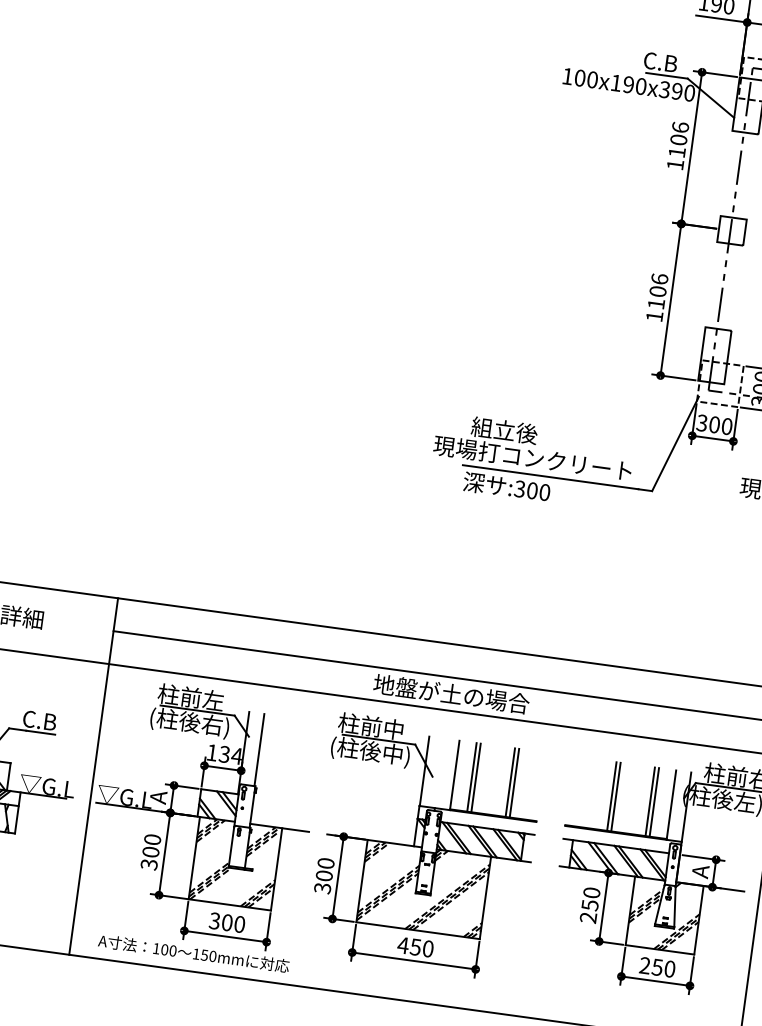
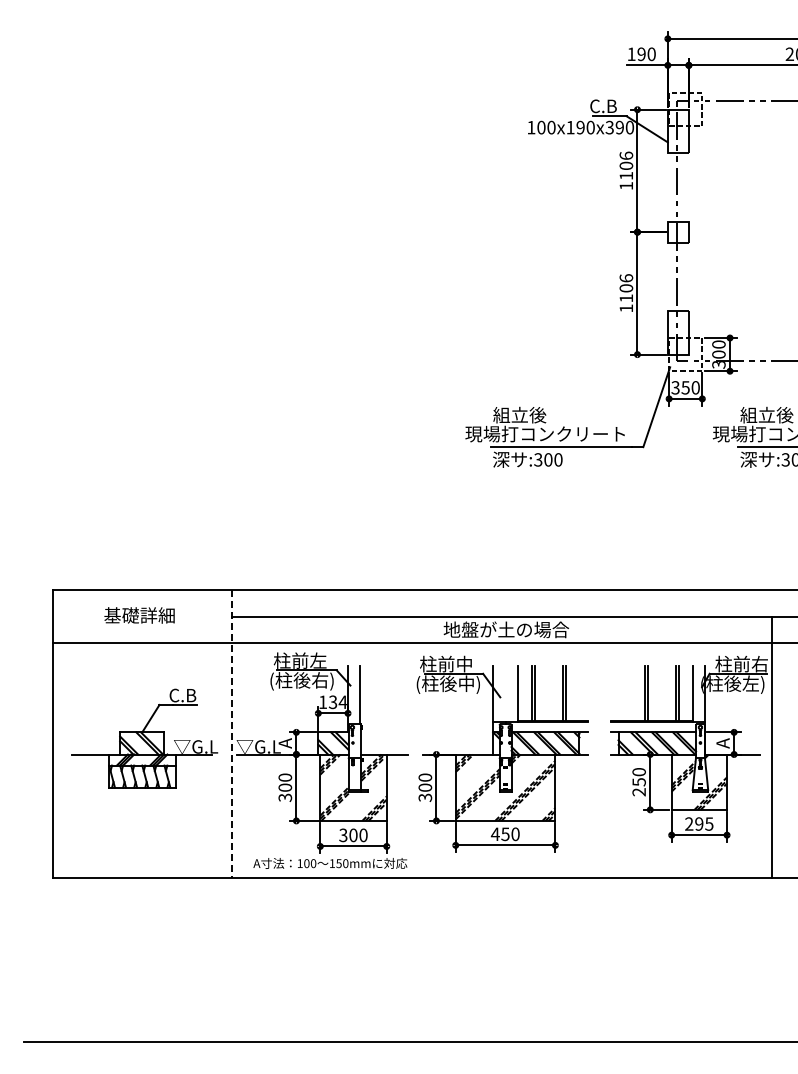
text: (714, 424) -> (685, 387), 300 -> 350
line: (93, 775) -> (231, 733), solid -> dashed
text: (664, 967) -> (704, 823), 250 -> 295

